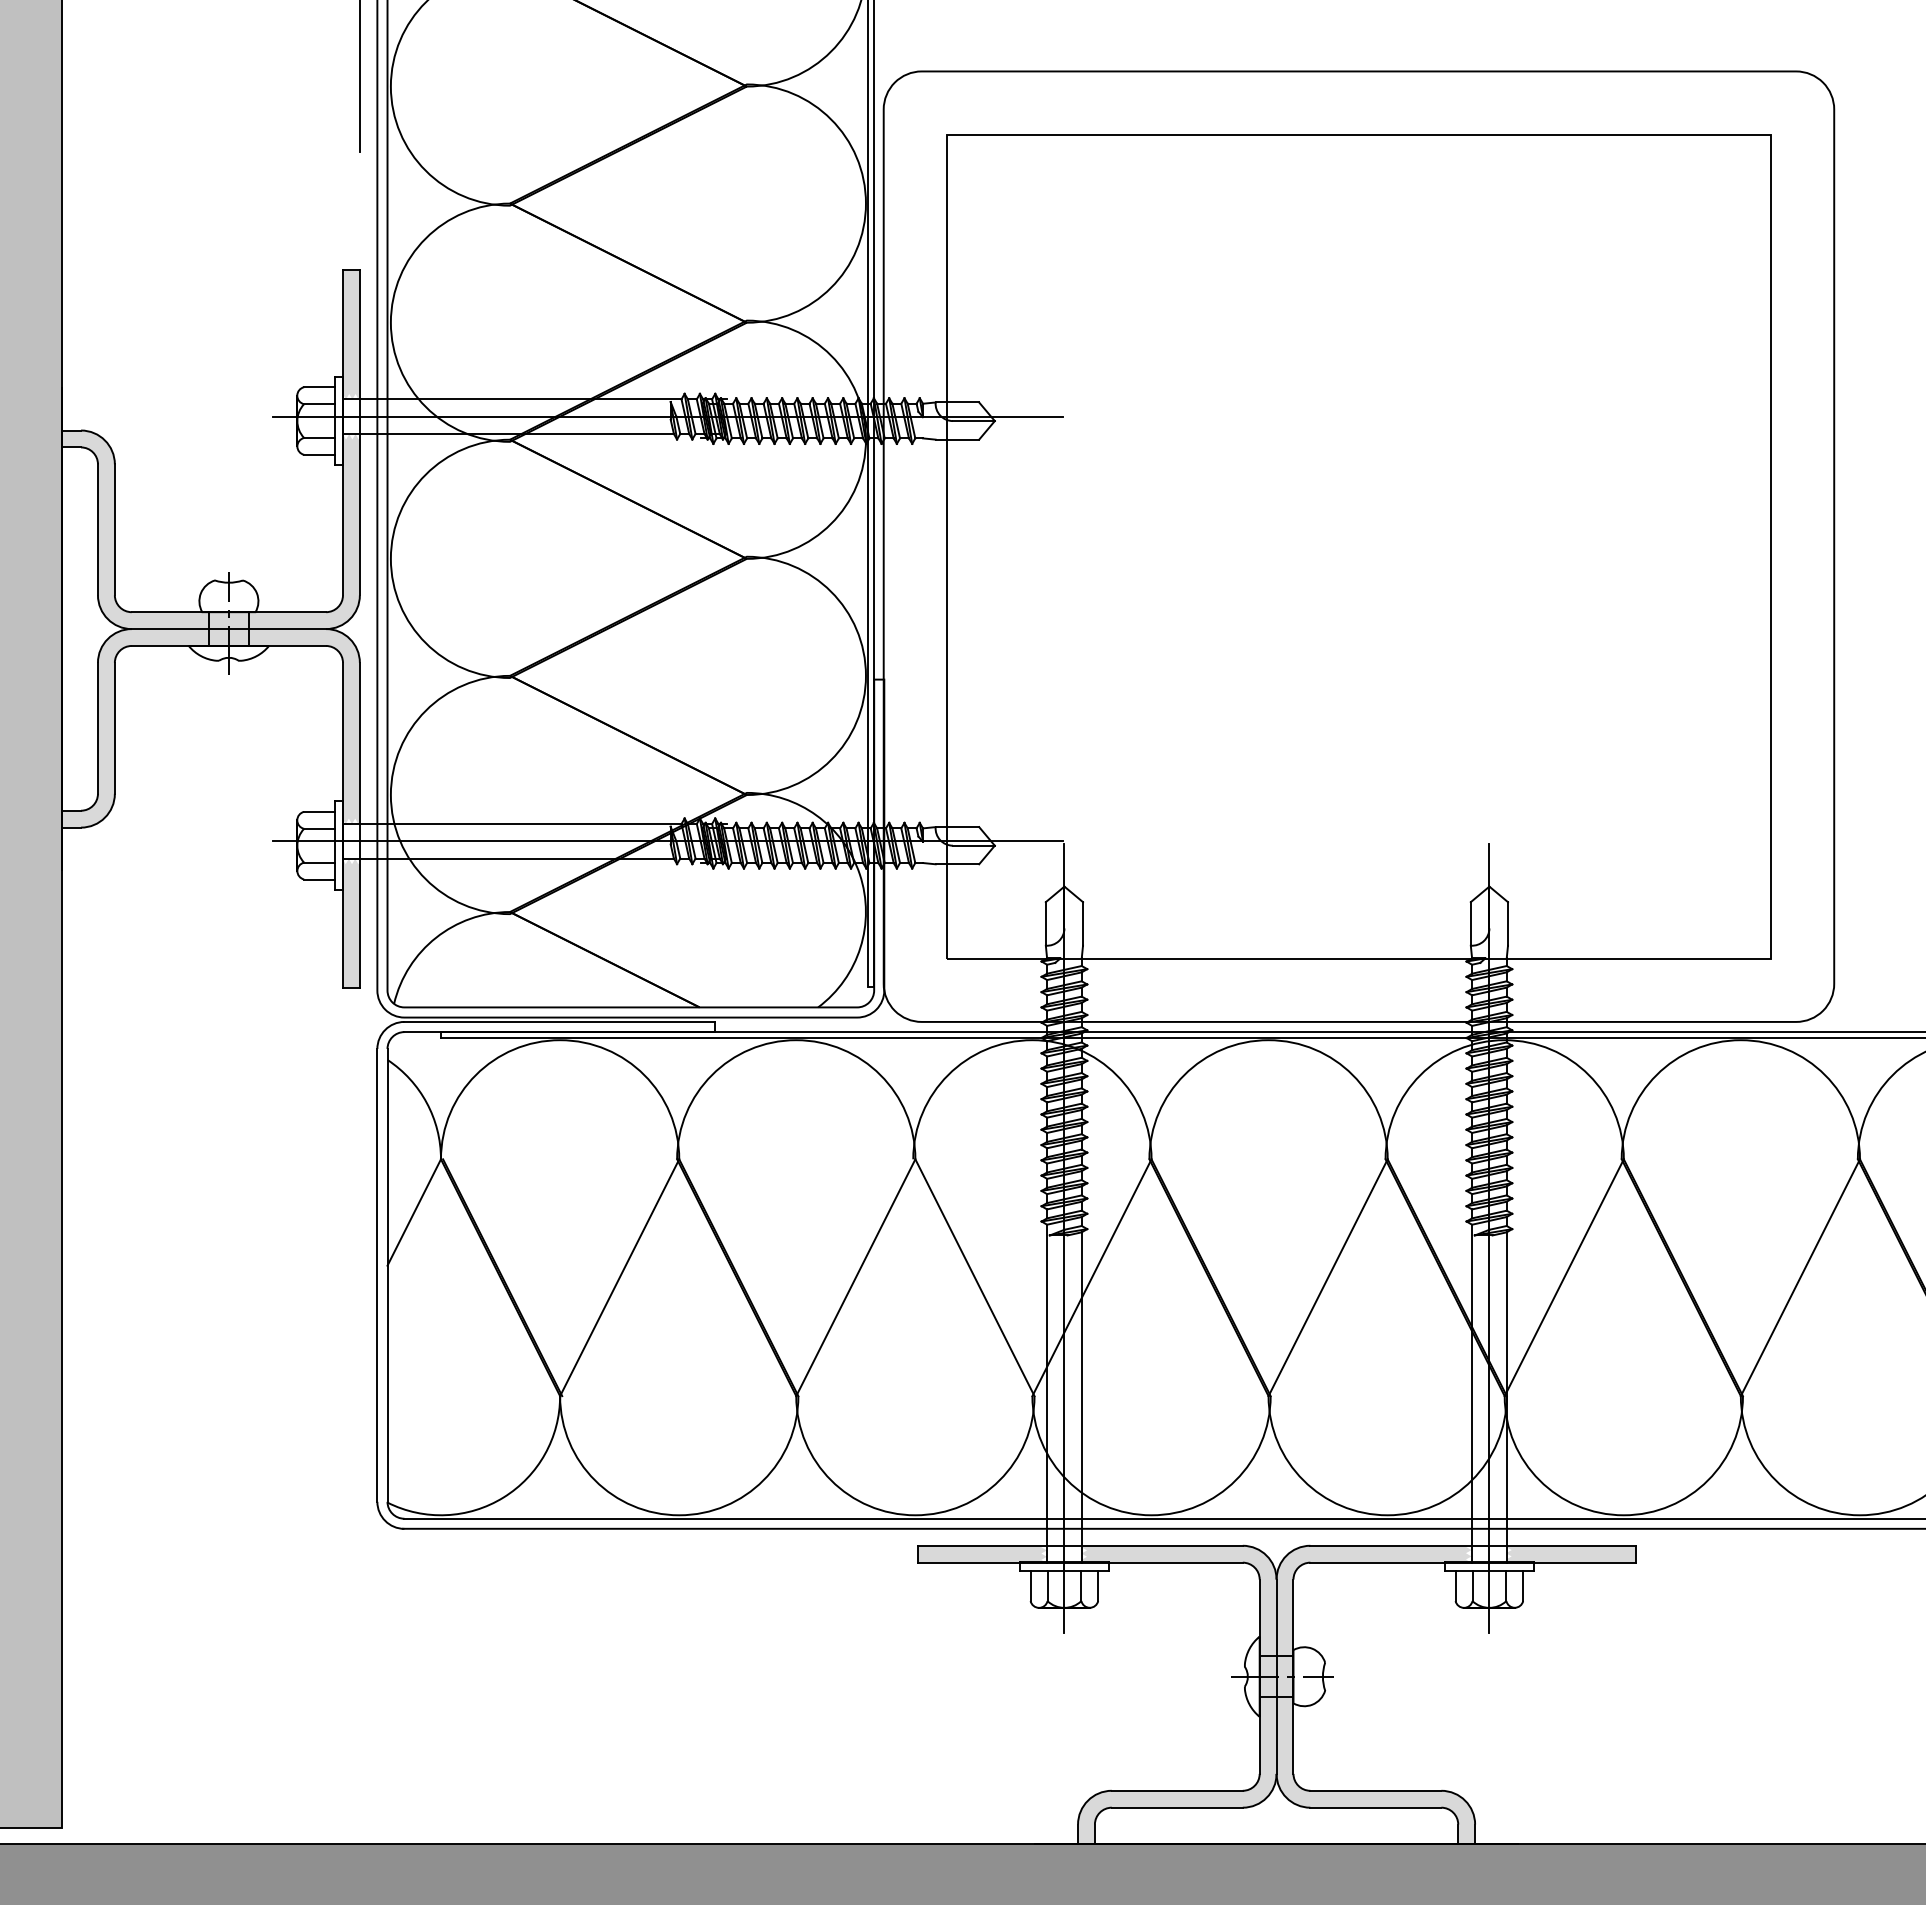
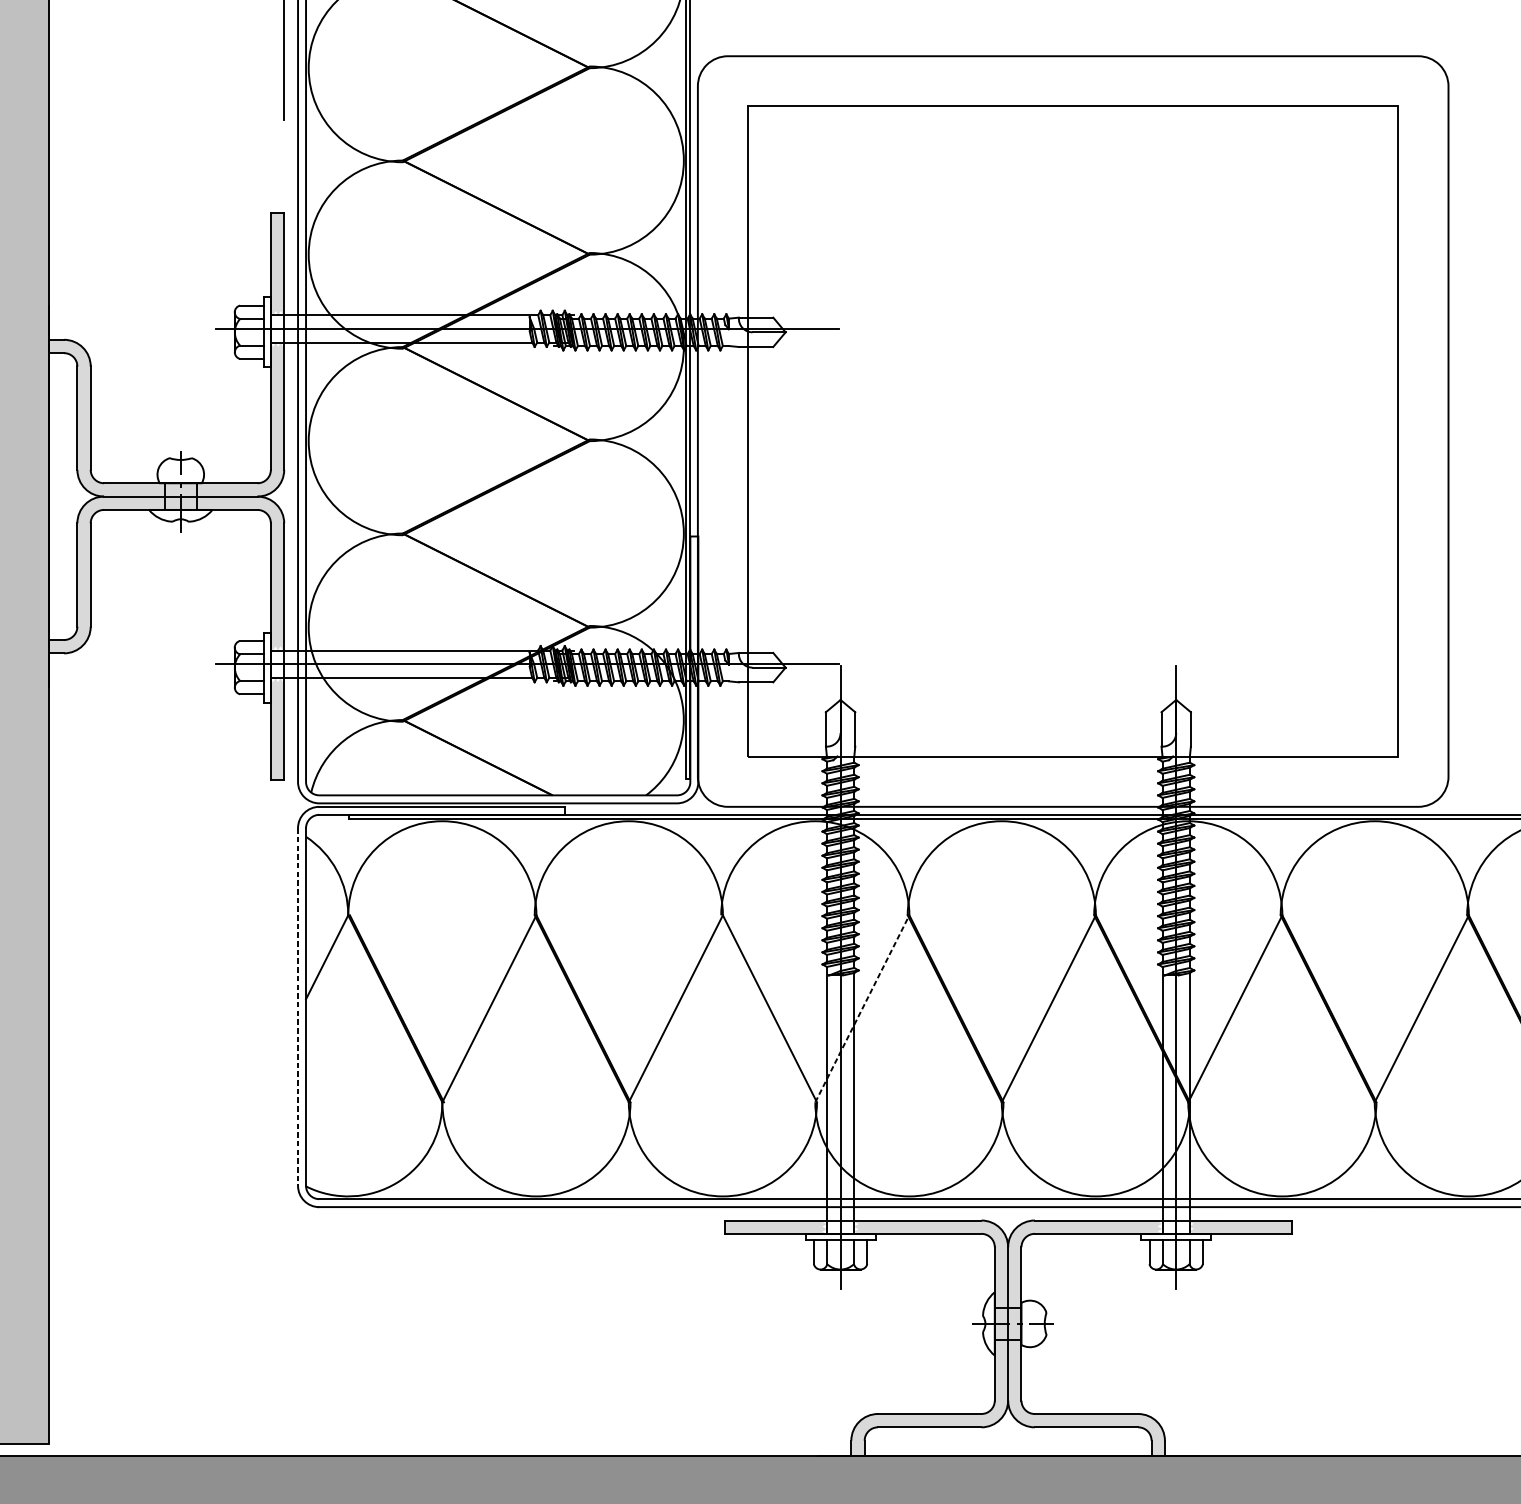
line: (377, 1275) -> (298, 1007), solid -> dashed
line: (1091, 1277) -> (861, 1008), solid -> dashed

